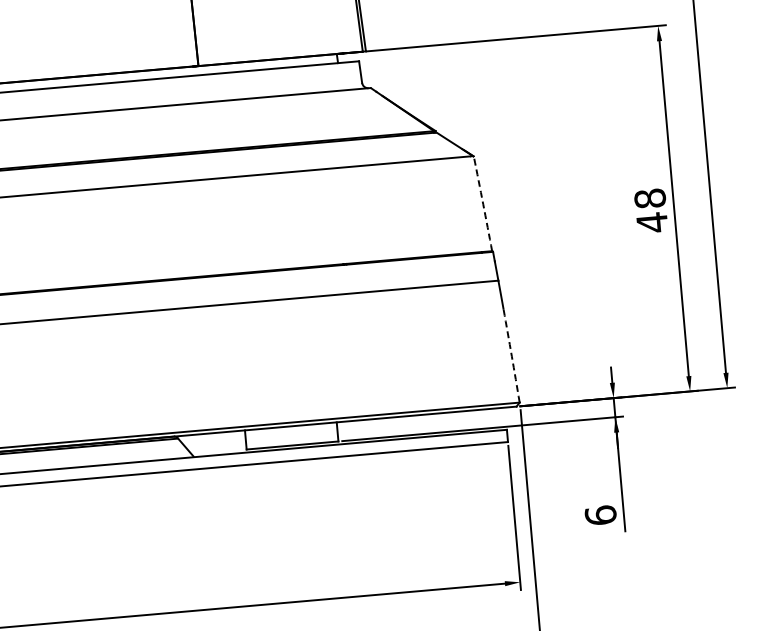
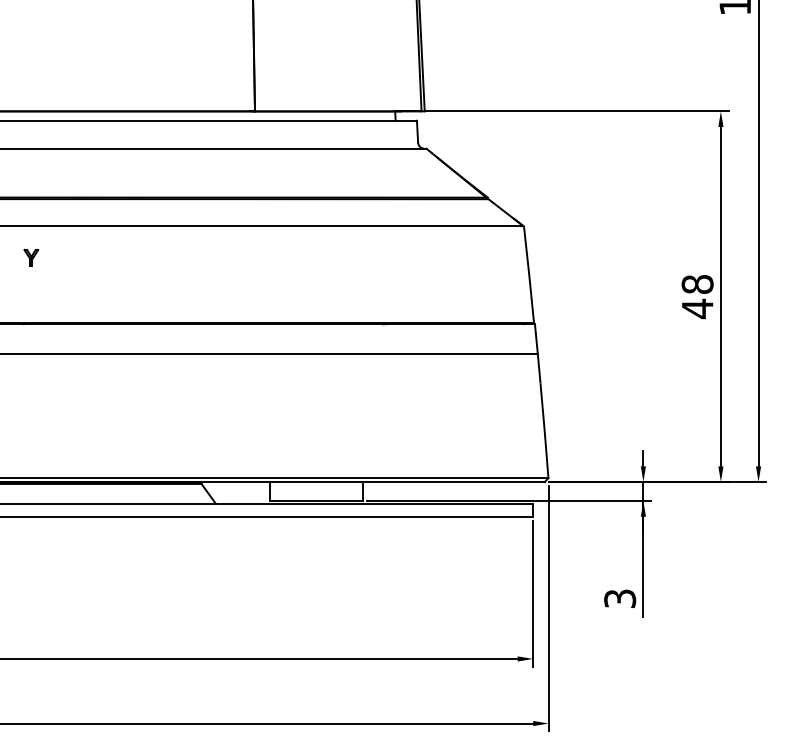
arc: (483, 204) -> (529, 275), dashed -> solid
arc: (511, 355) -> (544, 430), dashed -> solid
text: (601, 515) -> (620, 598), 6 -> 3

